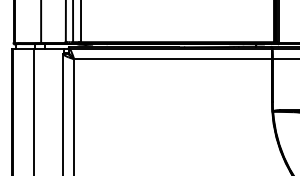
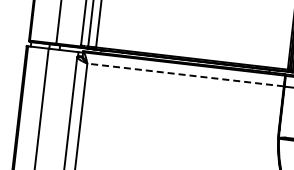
line: (173, 59) -> (185, 75), solid -> dashed

